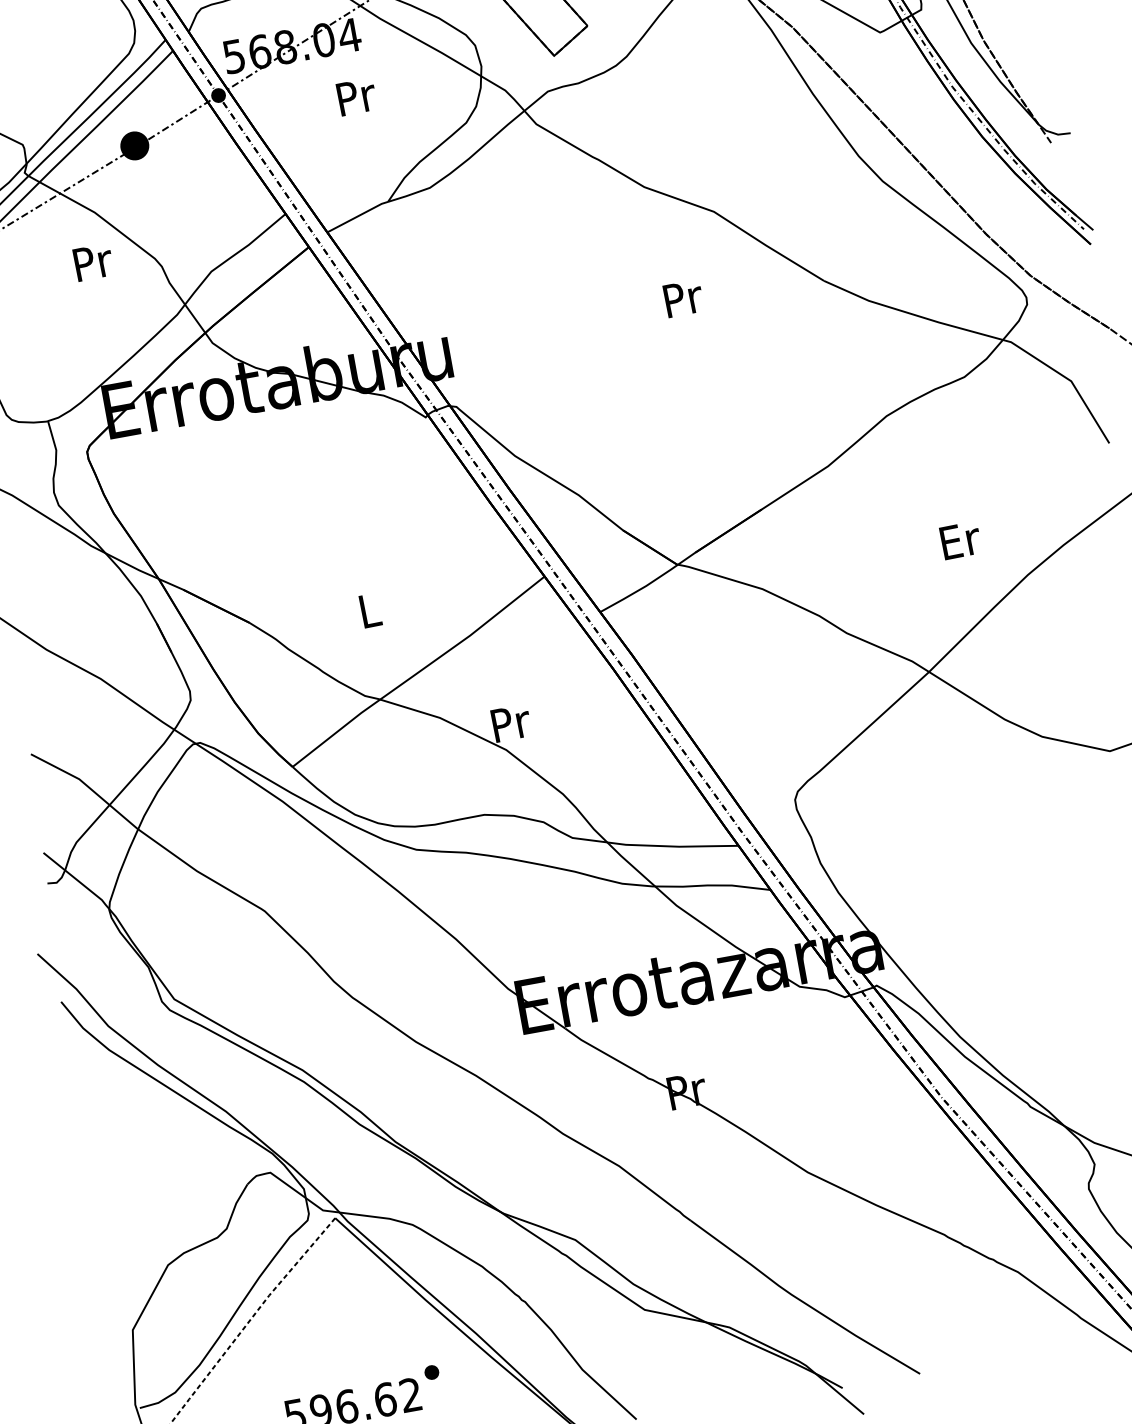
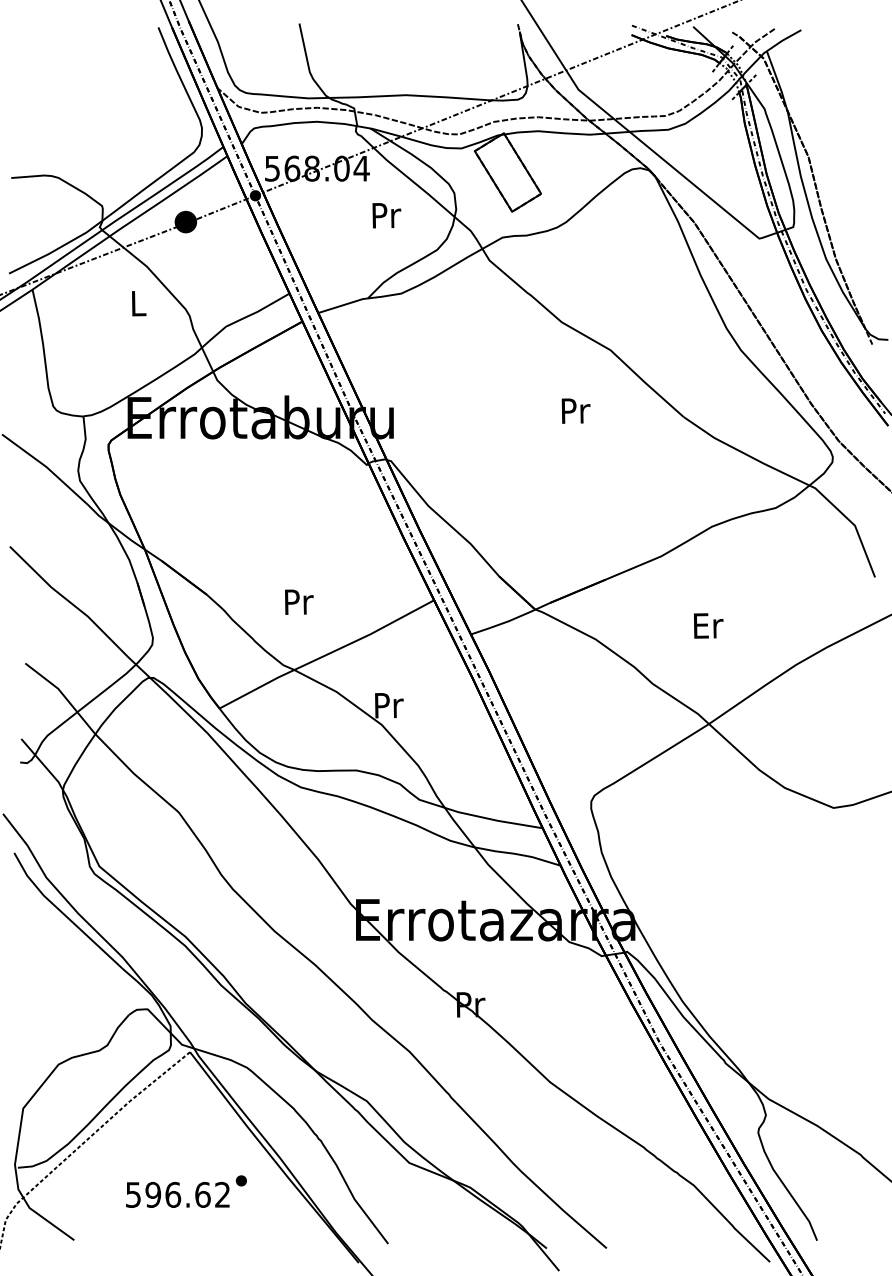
text: (356, 96) -> (386, 215), moved
text: (92, 262) -> (138, 303), Pr -> L
text: (960, 539) -> (708, 625), moved
text: (370, 609) -> (299, 601), L -> Pr

